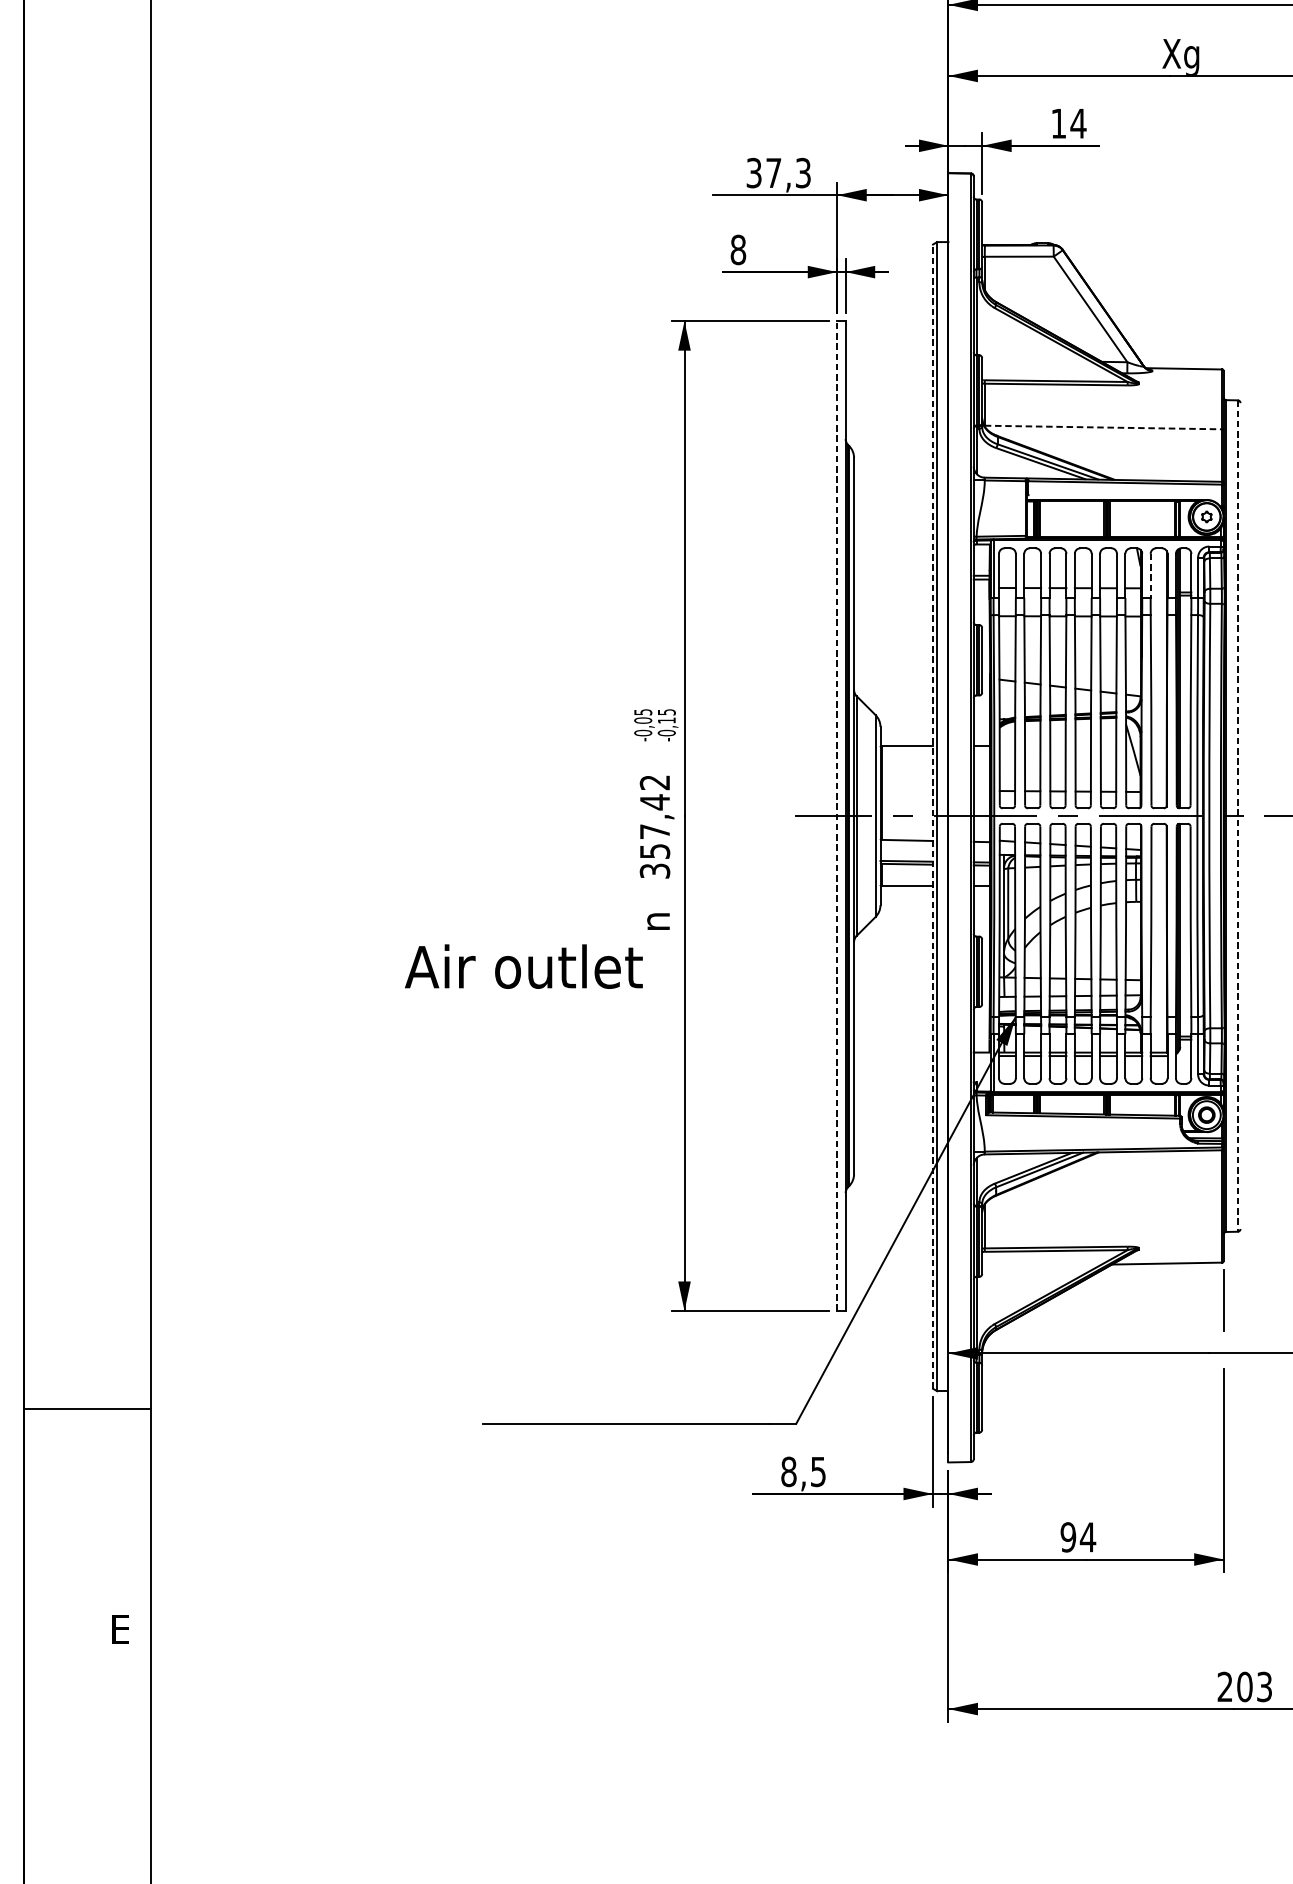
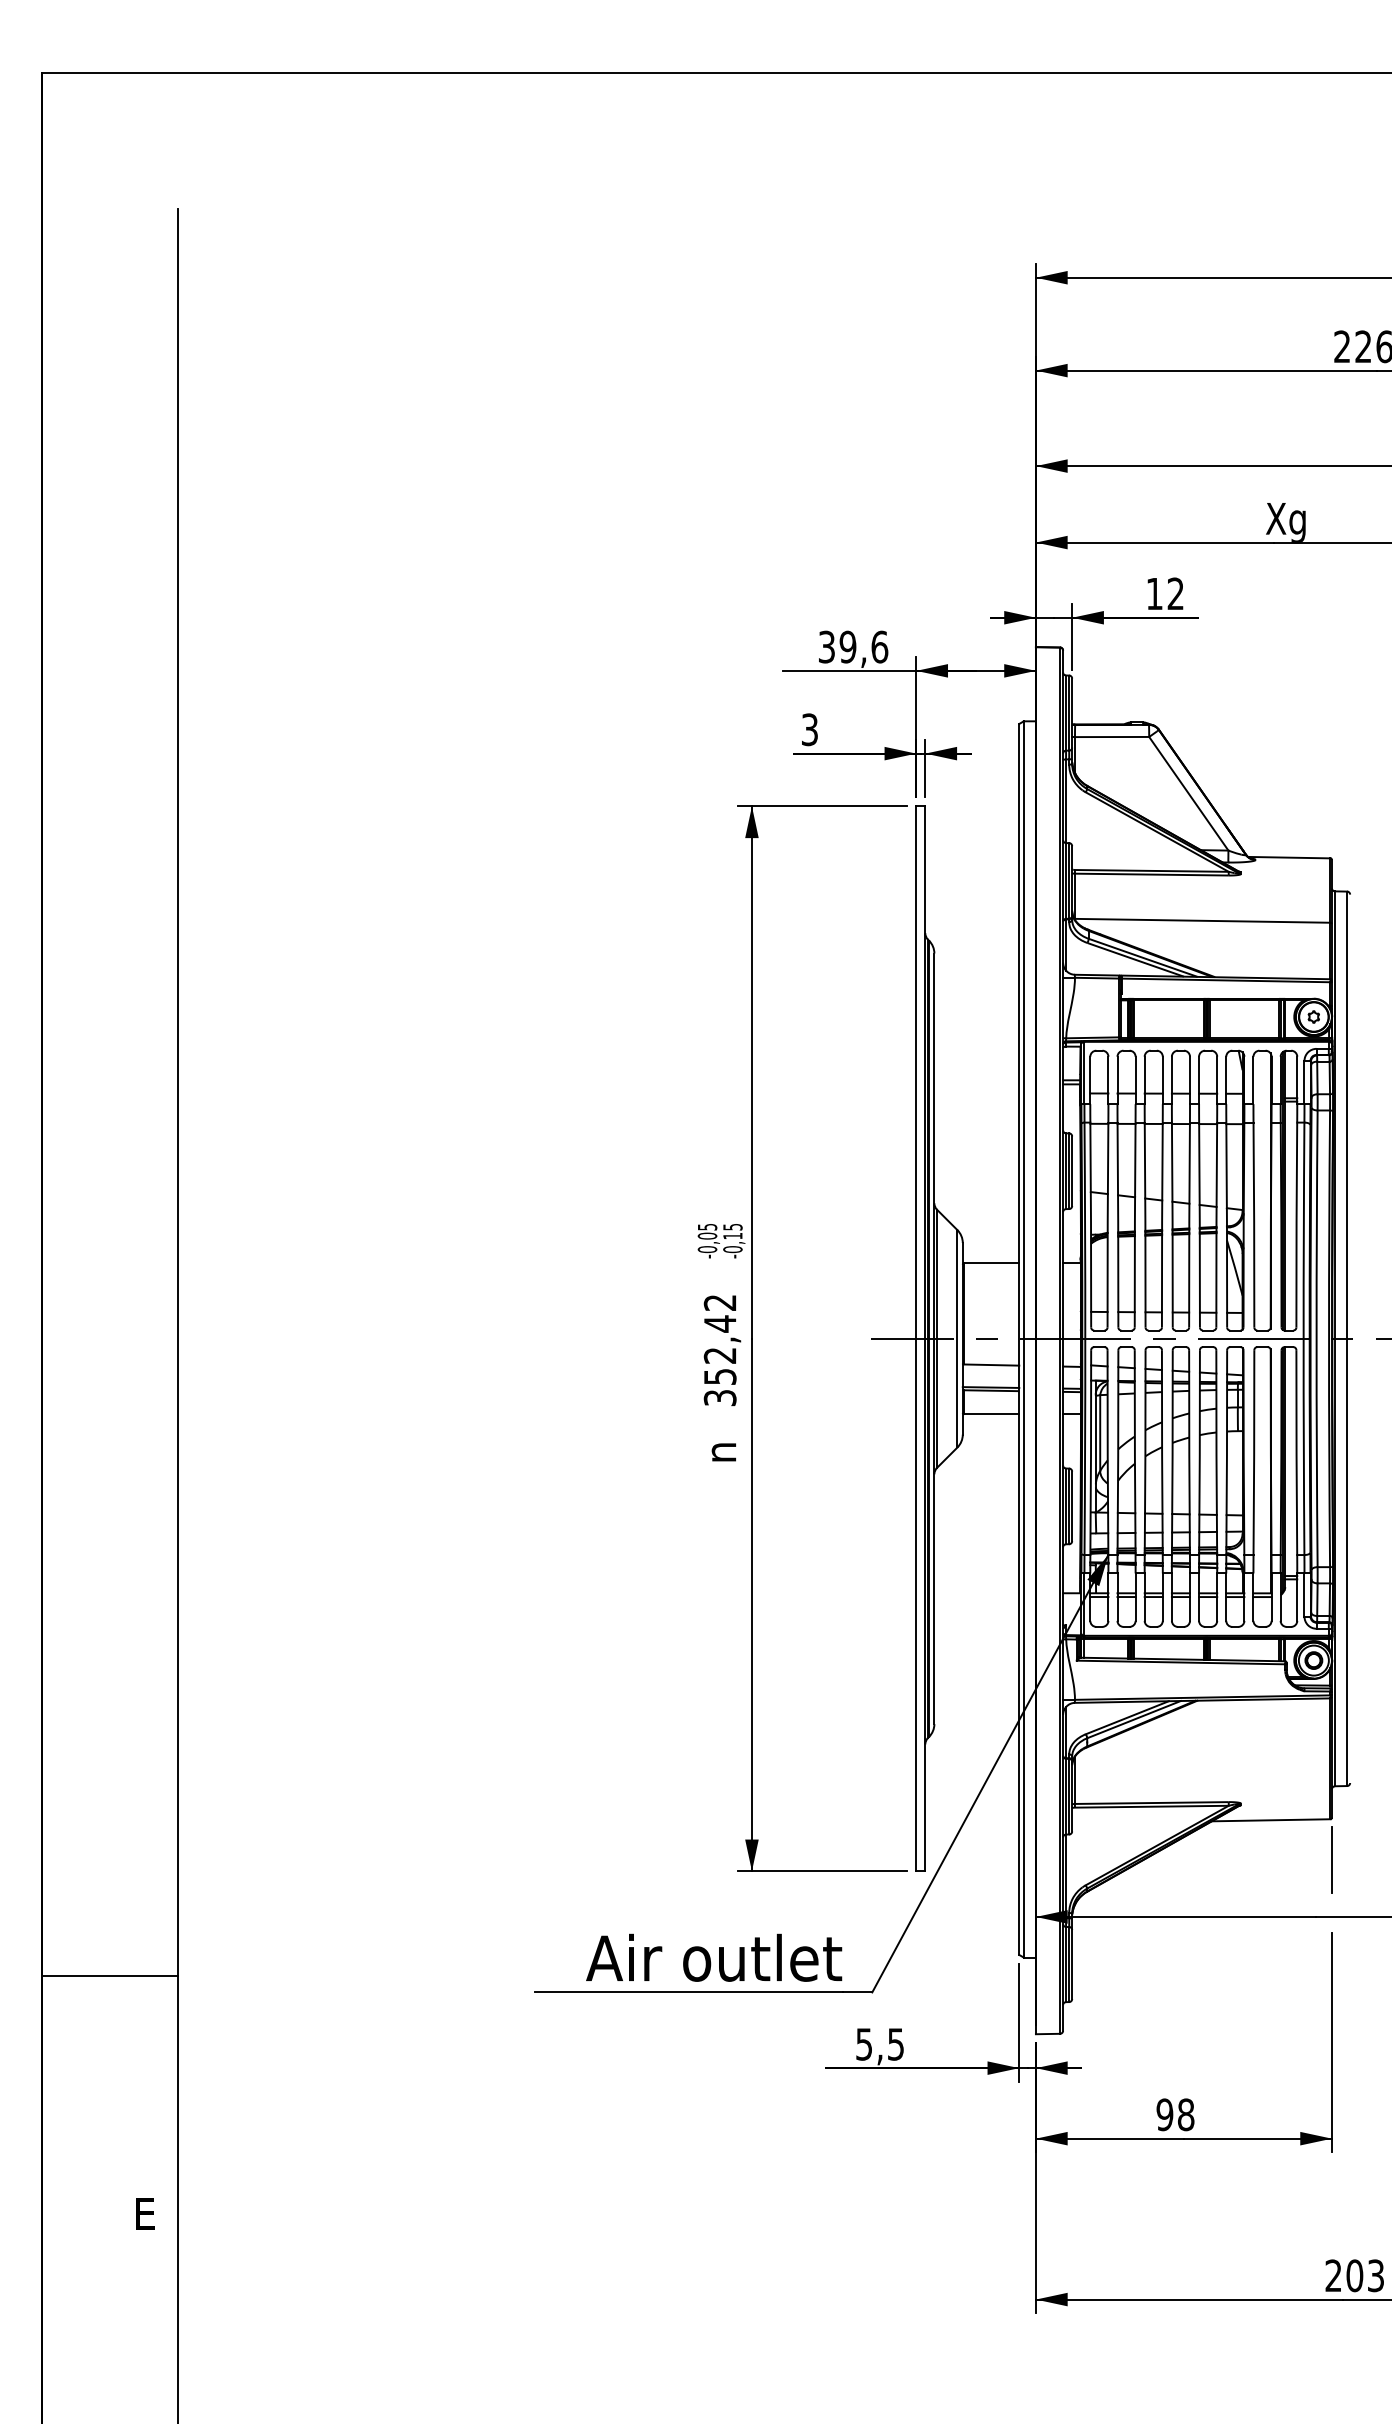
text: (1078, 123) -> (1175, 593), 14 -> 12
text: (788, 172) -> (863, 646), 37,3 -> 39,6
text: (738, 249) -> (809, 729), 8 -> 3
line: (1103, 427) -> (1202, 920), dashed -> solid
line: (1150, 575) -> (1253, 1080), dashed -> solid
line: (837, 815) -> (916, 1338), dashed -> solid
line: (933, 815) -> (1019, 1338), dashed -> solid
line: (1238, 816) -> (1347, 1339), dashed -> solid
text: (654, 831) -> (719, 1355), 357,42 -> 352,42
text: (524, 966) -> (714, 1957), moved
text: (789, 1471) -> (864, 2044), 8,5 -> 5,5
text: (1087, 1537) -> (1185, 2114), 94 -> 98

